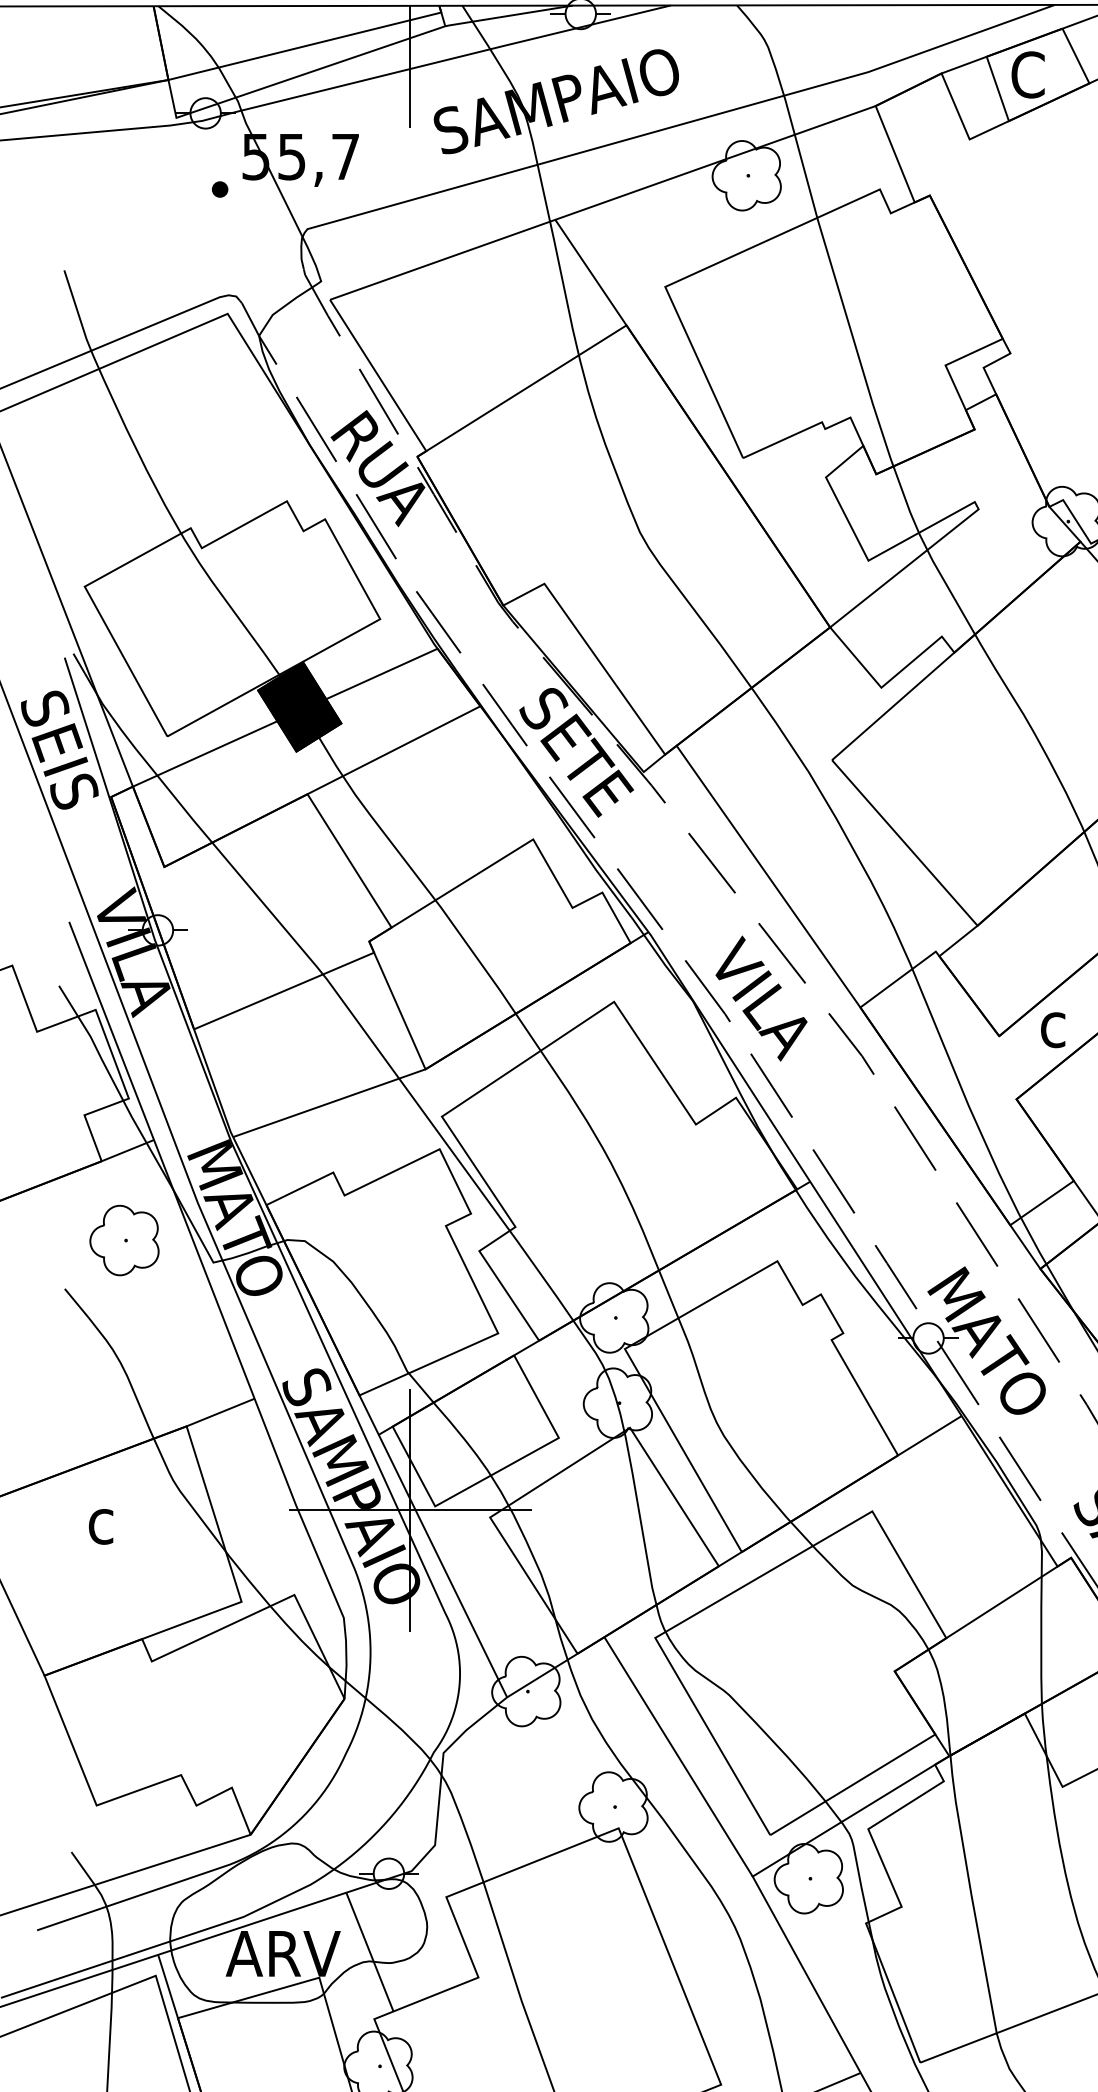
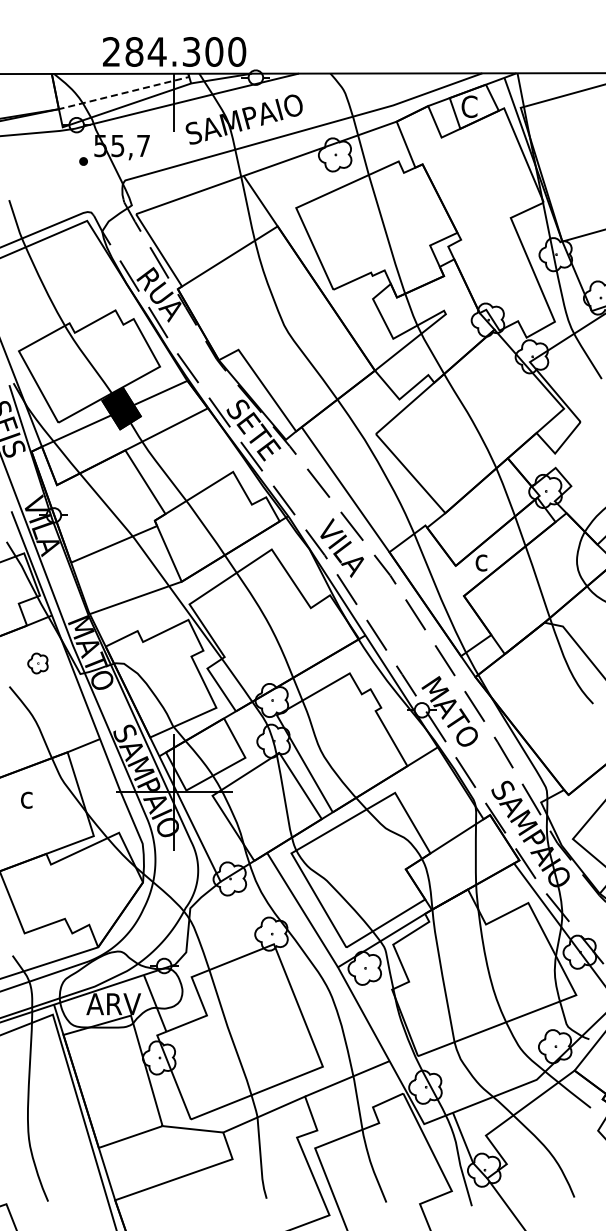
line: (309, 45) -> (126, 92), solid -> dashed
part: (123, 1240) -> (37, 663), size x0.6

